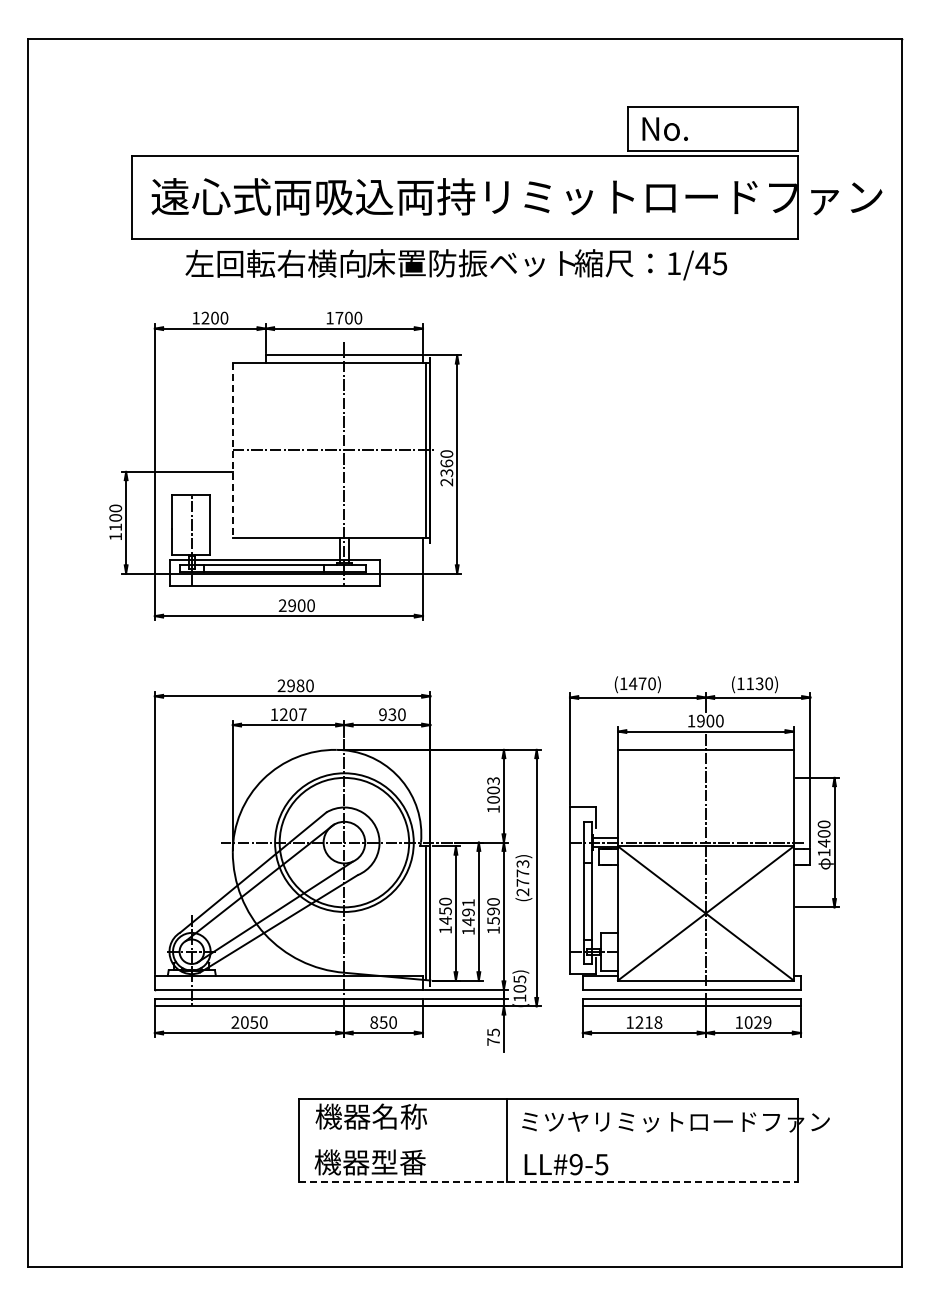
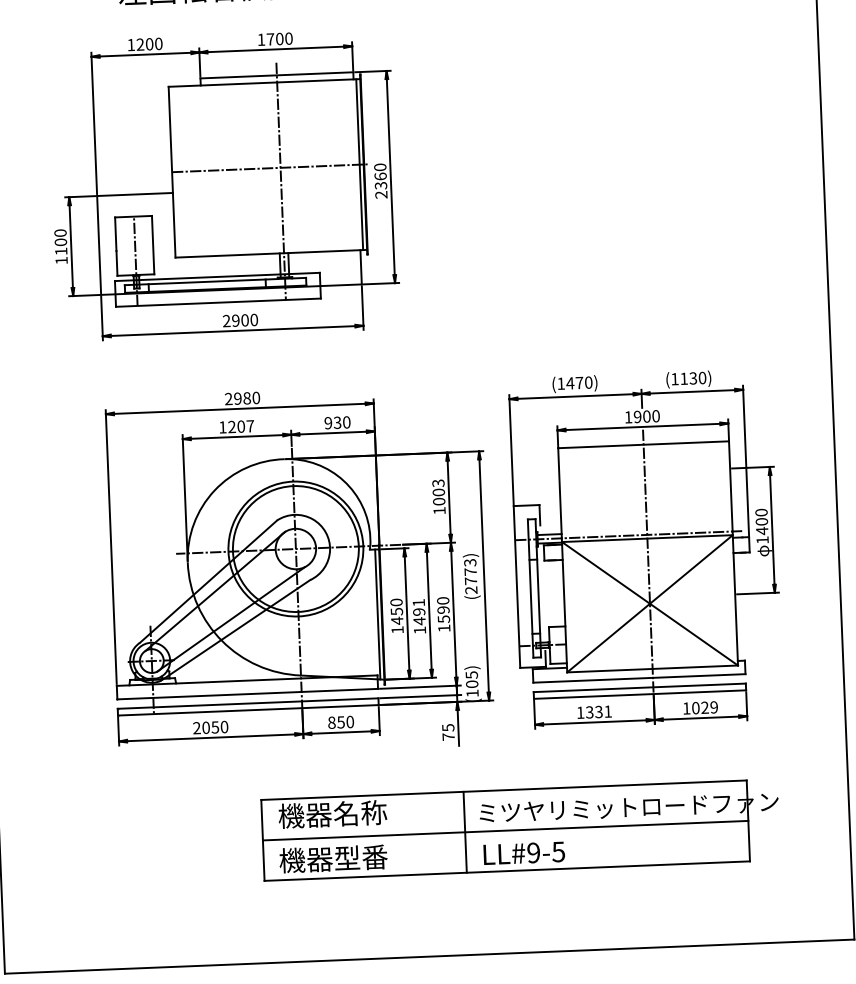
line: (232, 450) -> (171, 172), dashed -> solid
text: (648, 1022) -> (598, 711), 1218 -> 1331
line: (547, 1140) -> (504, 830), added
line: (548, 1182) -> (507, 871), dashed -> solid

